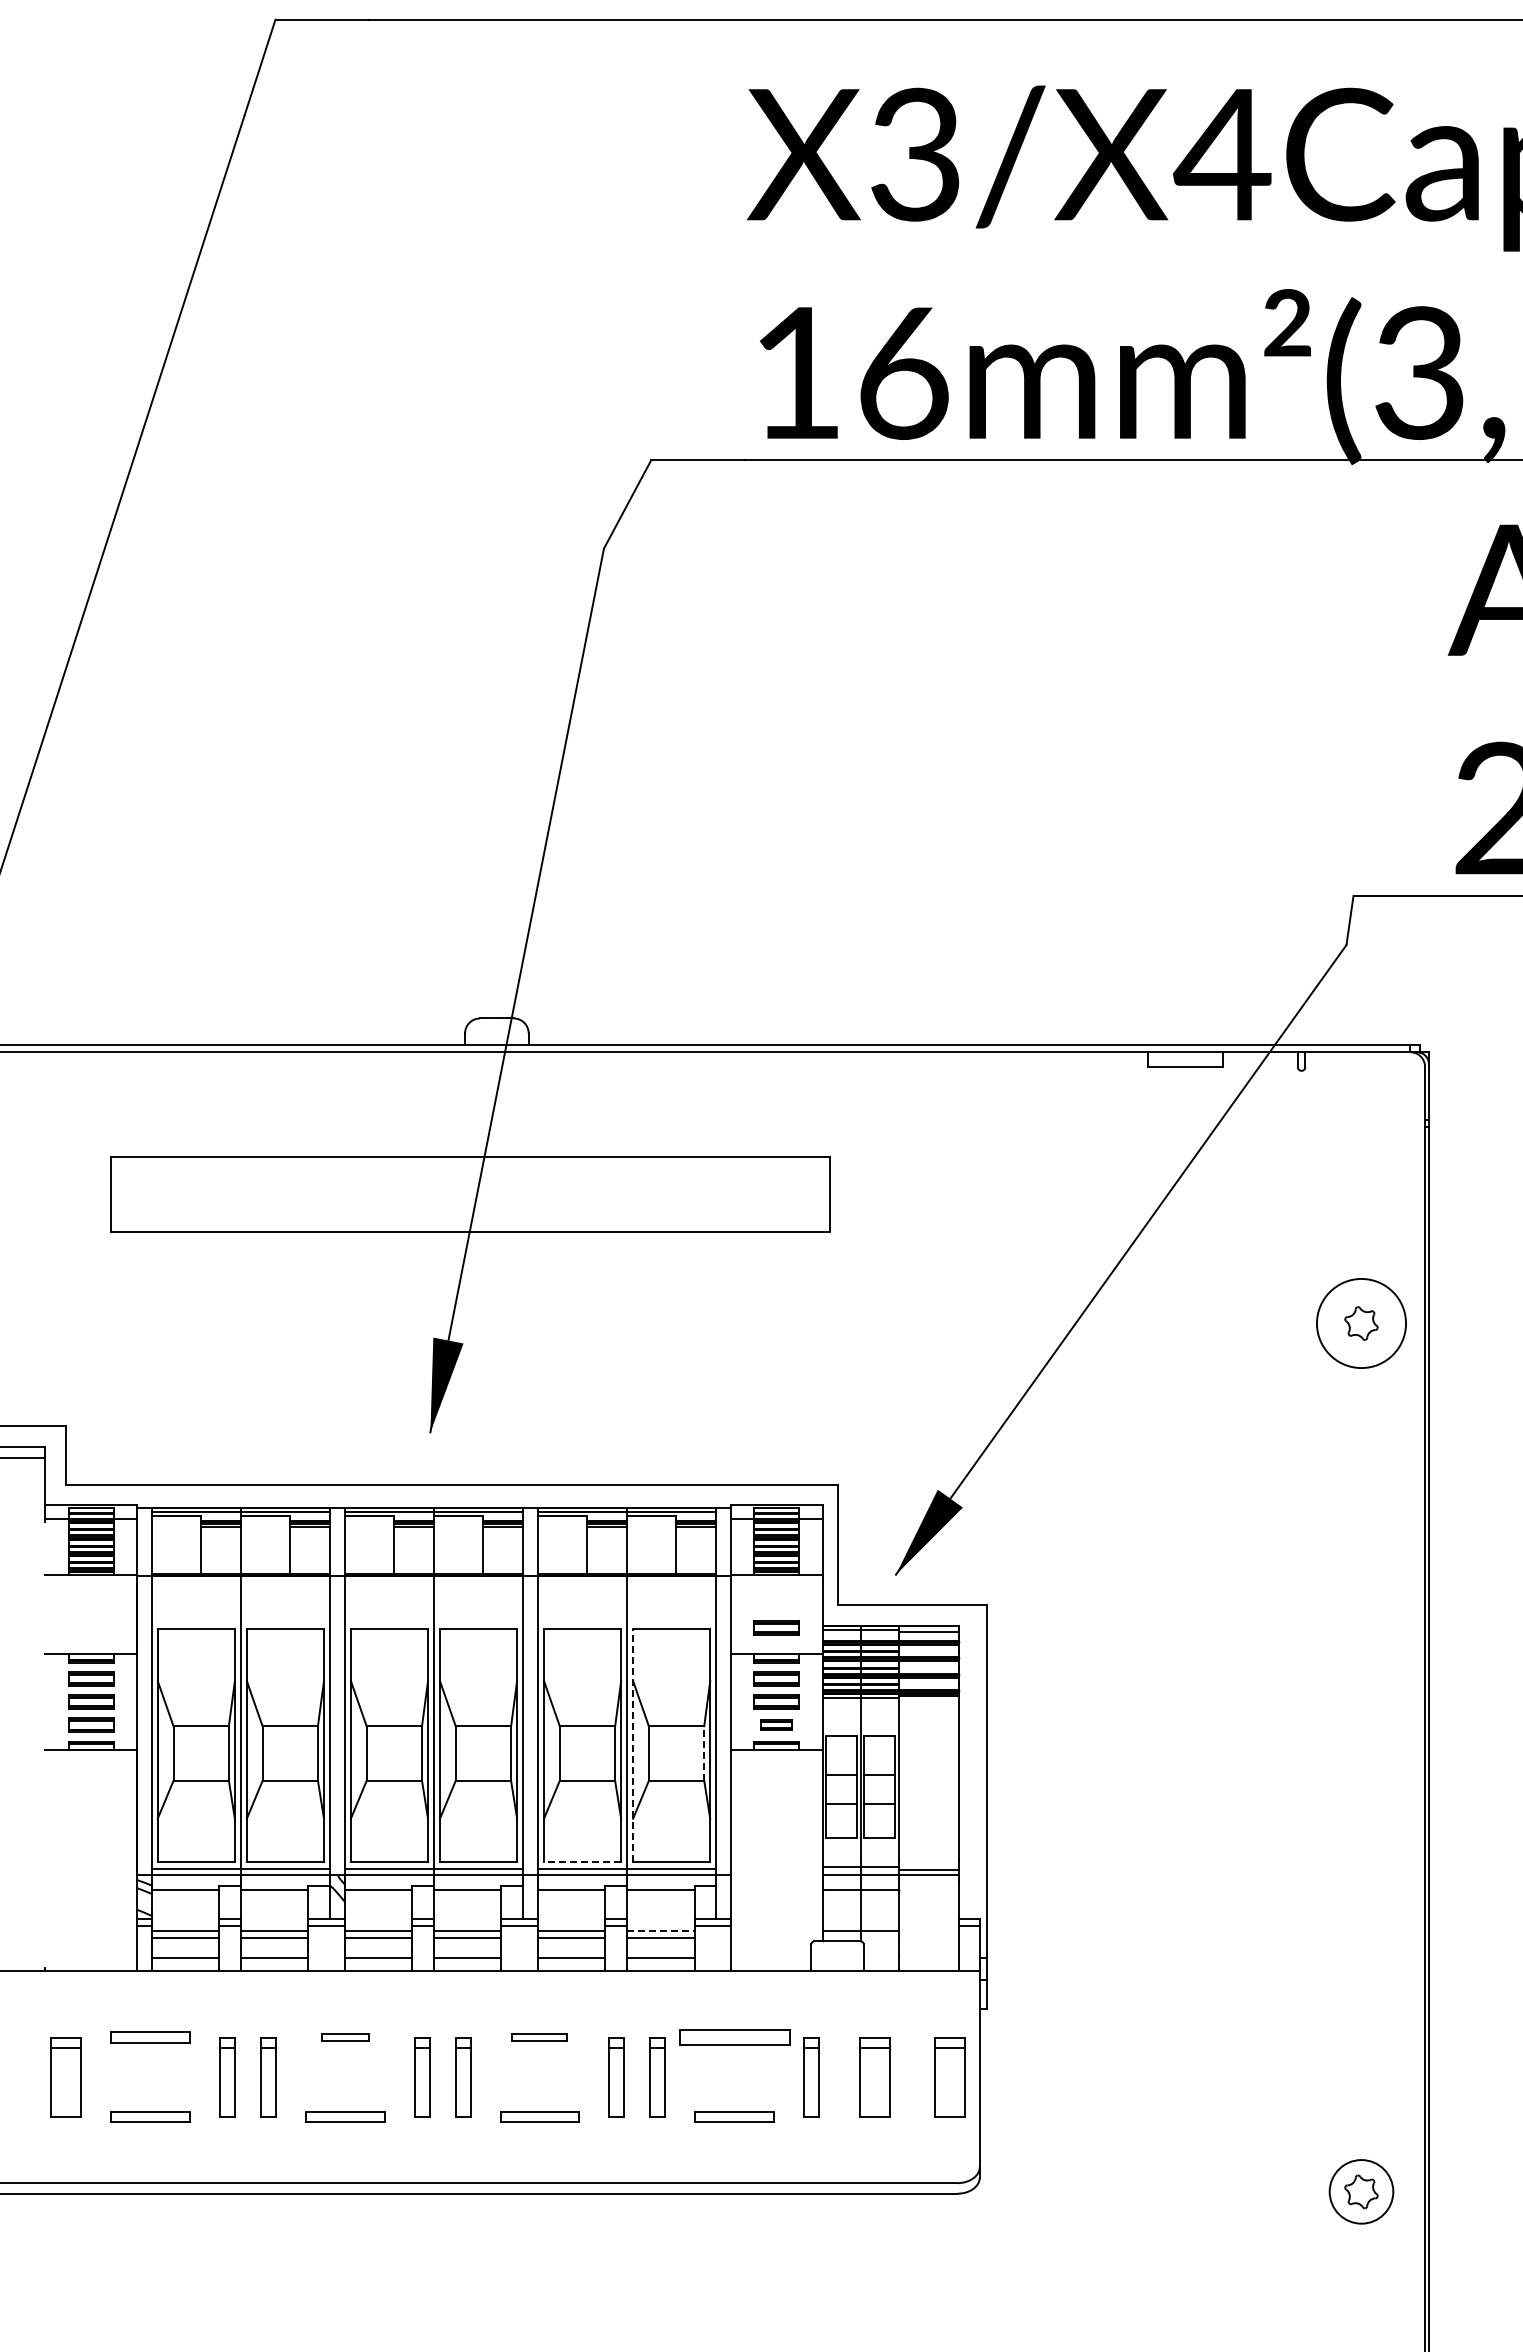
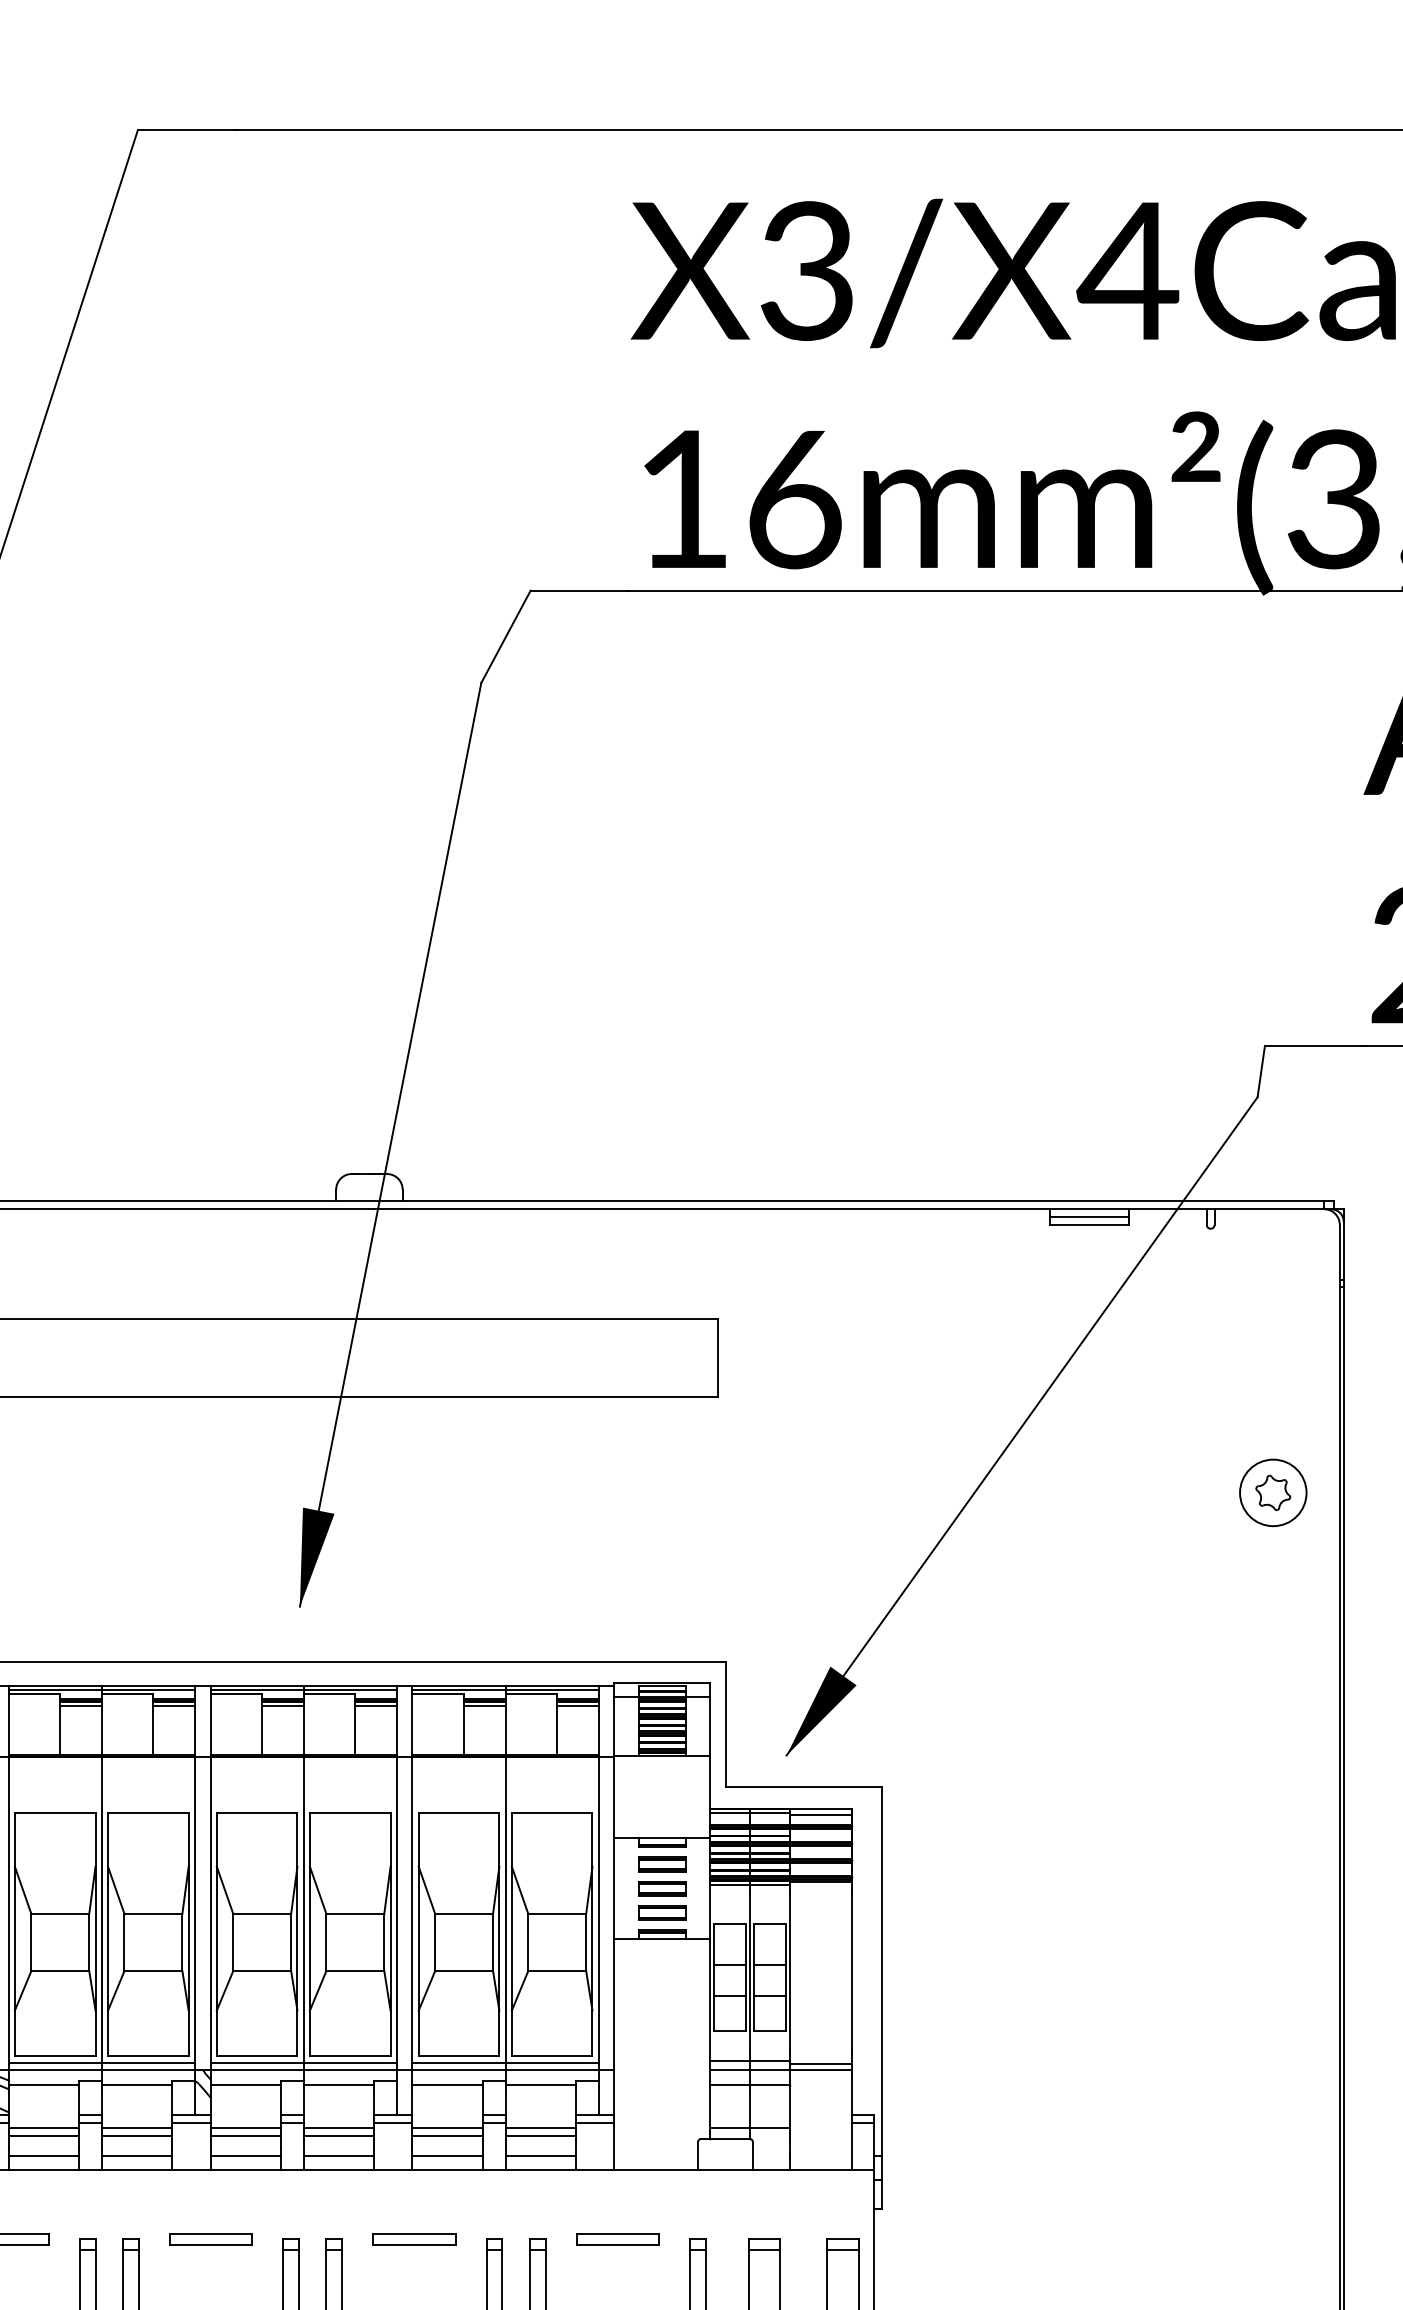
line: (1185, 1059) -> (1089, 1216), added
circle: (1361, 1323) -> (1273, 1492), size x0.71
part: (776, 1627) -> (661, 1810), removed
part: (776, 1724) -> (661, 1912), size x1.43
line: (633, 1745) -> (512, 1934), dashed -> solid
line: (704, 1753) -> (586, 1942), dashed -> solid
line: (582, 1862) -> (458, 2056), dashed -> solid
line: (660, 1930) -> (540, 2127), dashed -> solid
part: (345, 2037) -> (211, 2239), size x1.67
part: (539, 2037) -> (413, 2239), size x1.43
part: (734, 2037) -> (617, 2239), size x0.71

